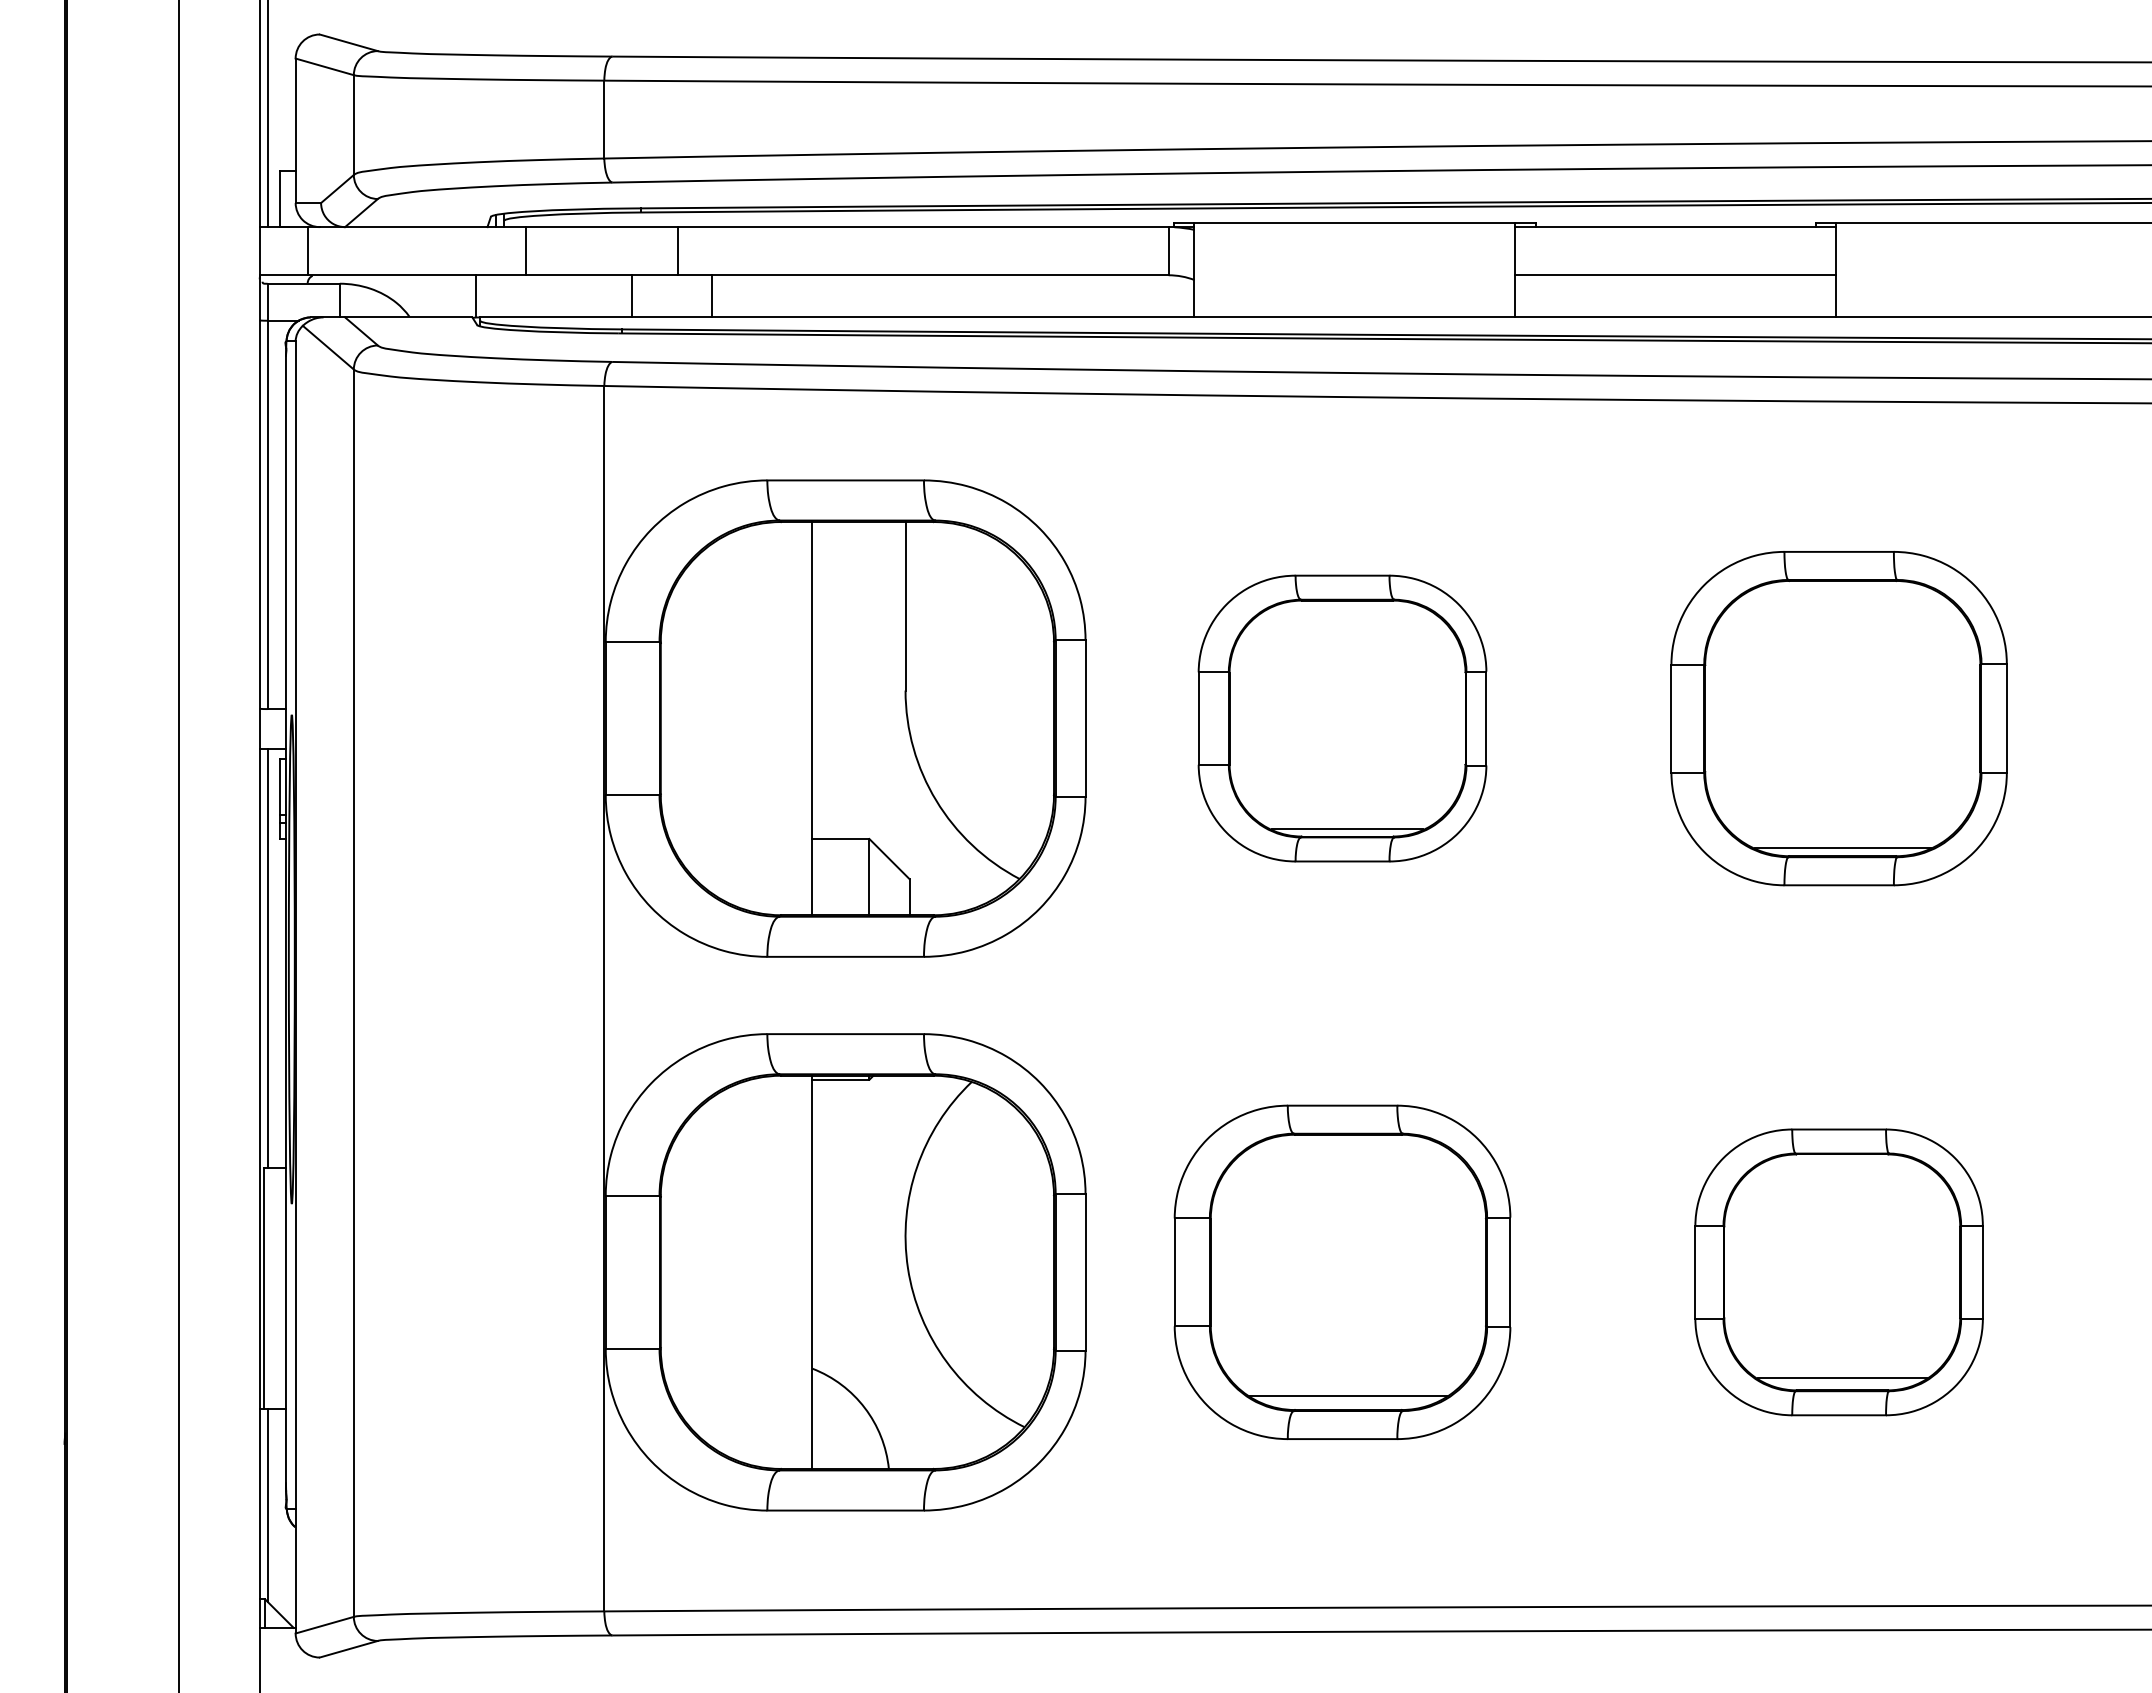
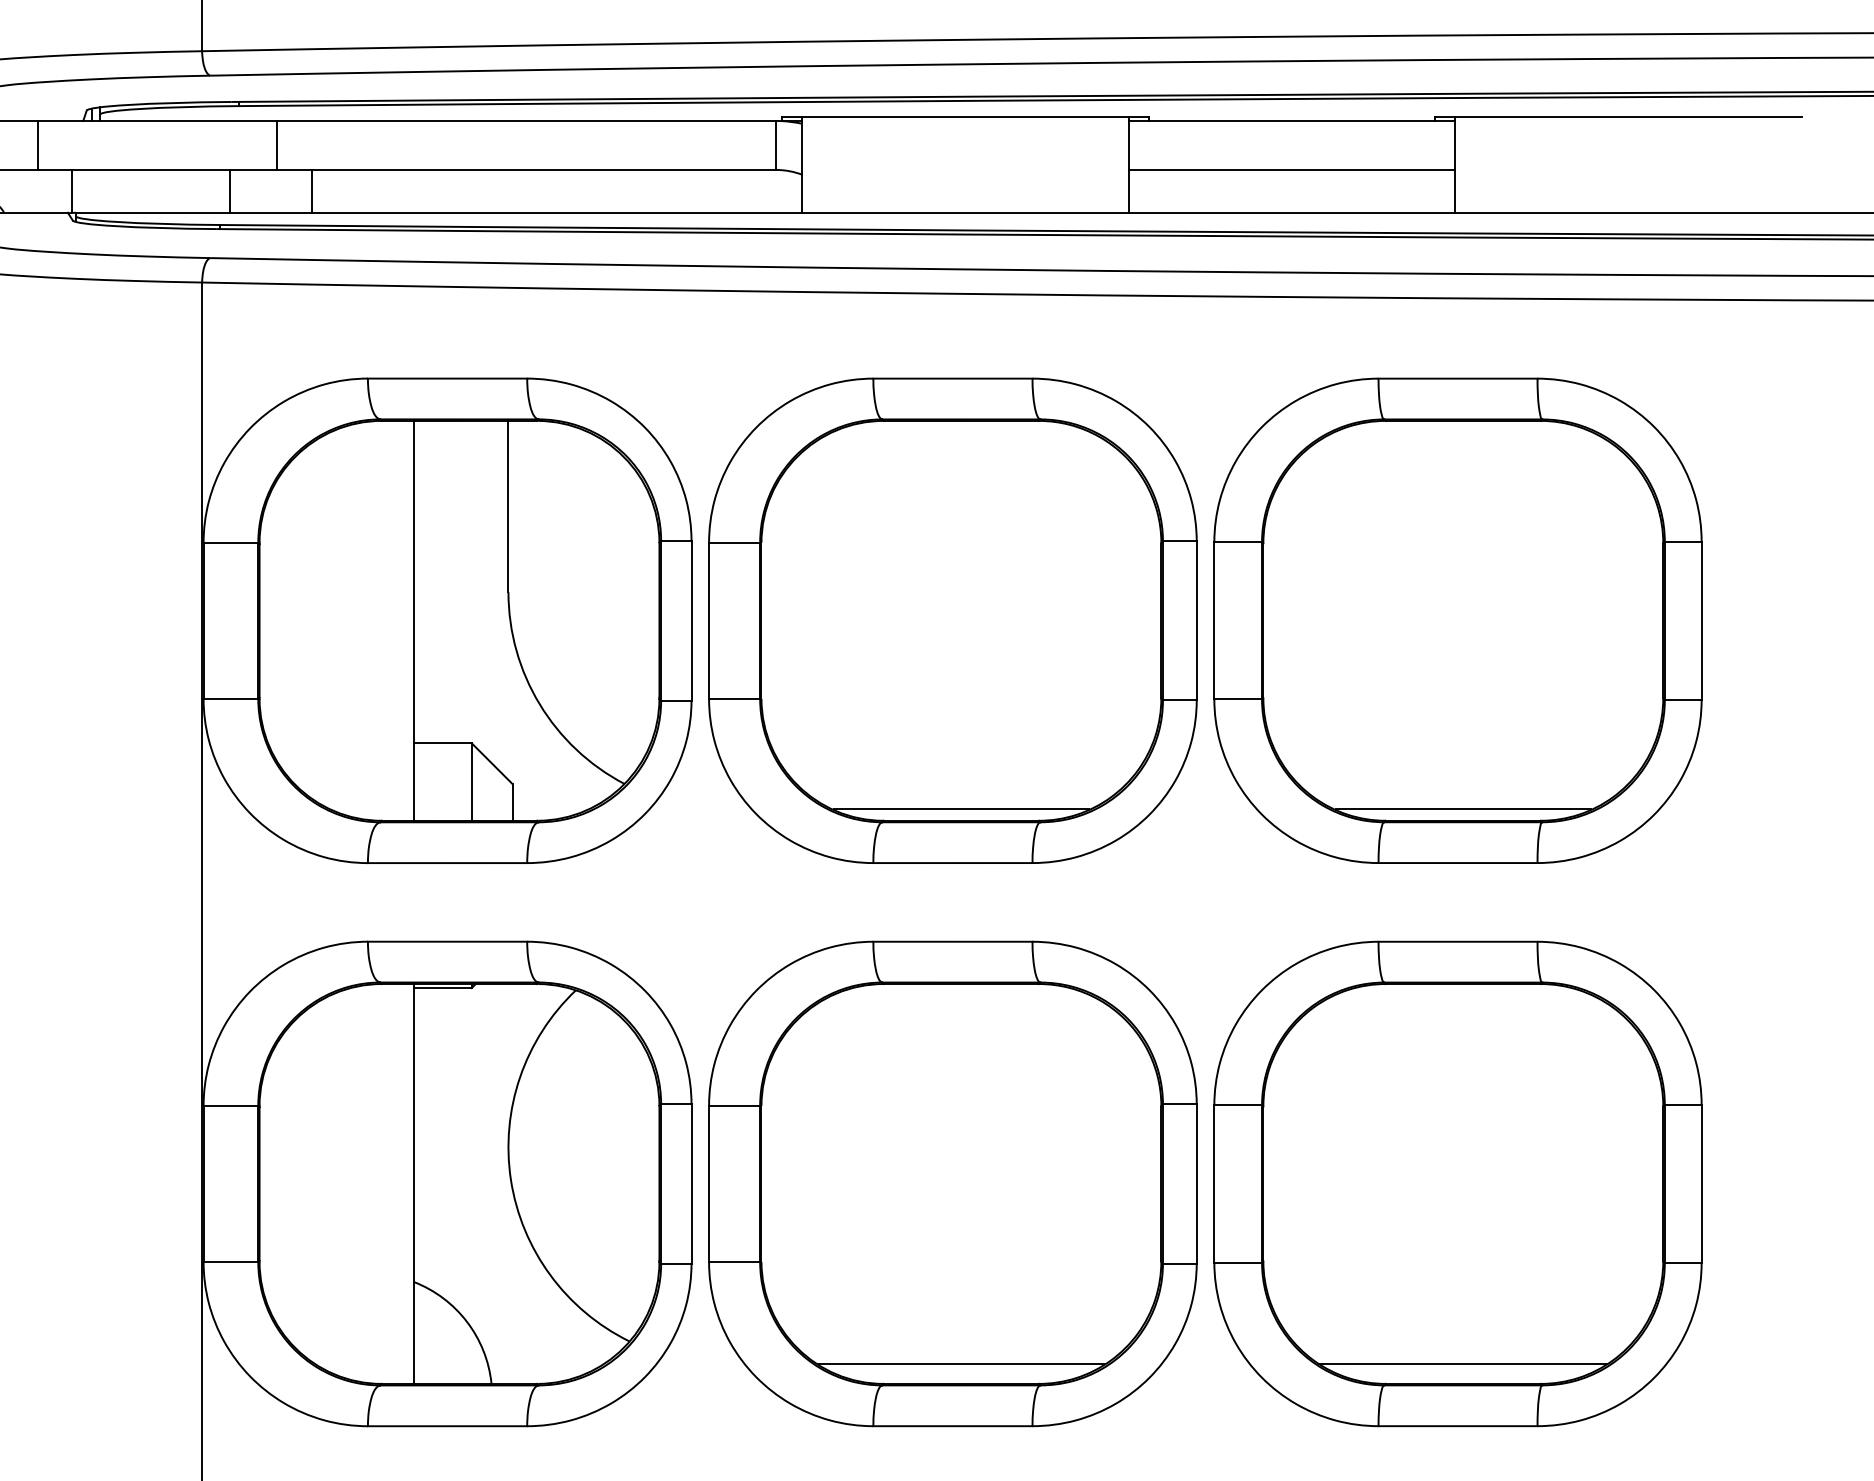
line: (526, 251) -> (38, 145), moved
part: (1342, 718) -> (952, 620), size x1.67
part: (1838, 718) -> (1457, 620), size x1.43
part: (1342, 1272) -> (952, 1184), size x1.43
part: (1838, 1272) -> (1457, 1184), size x1.67

